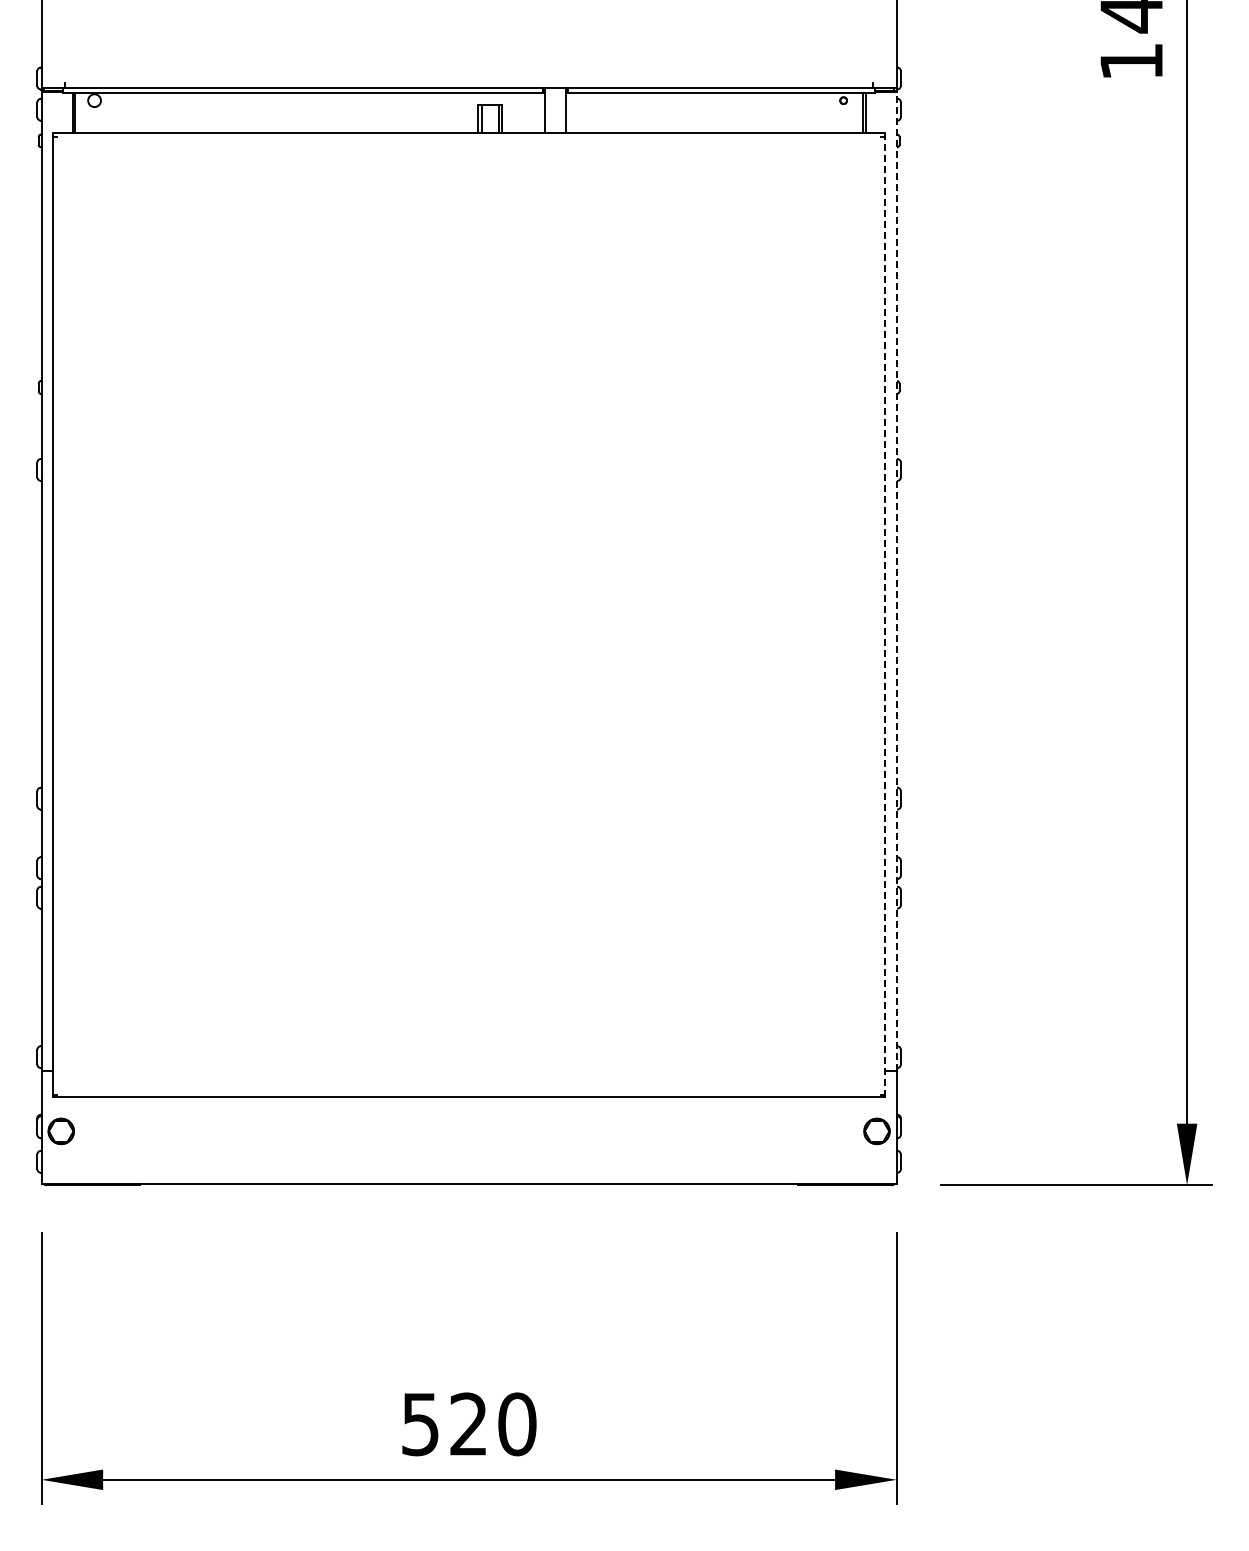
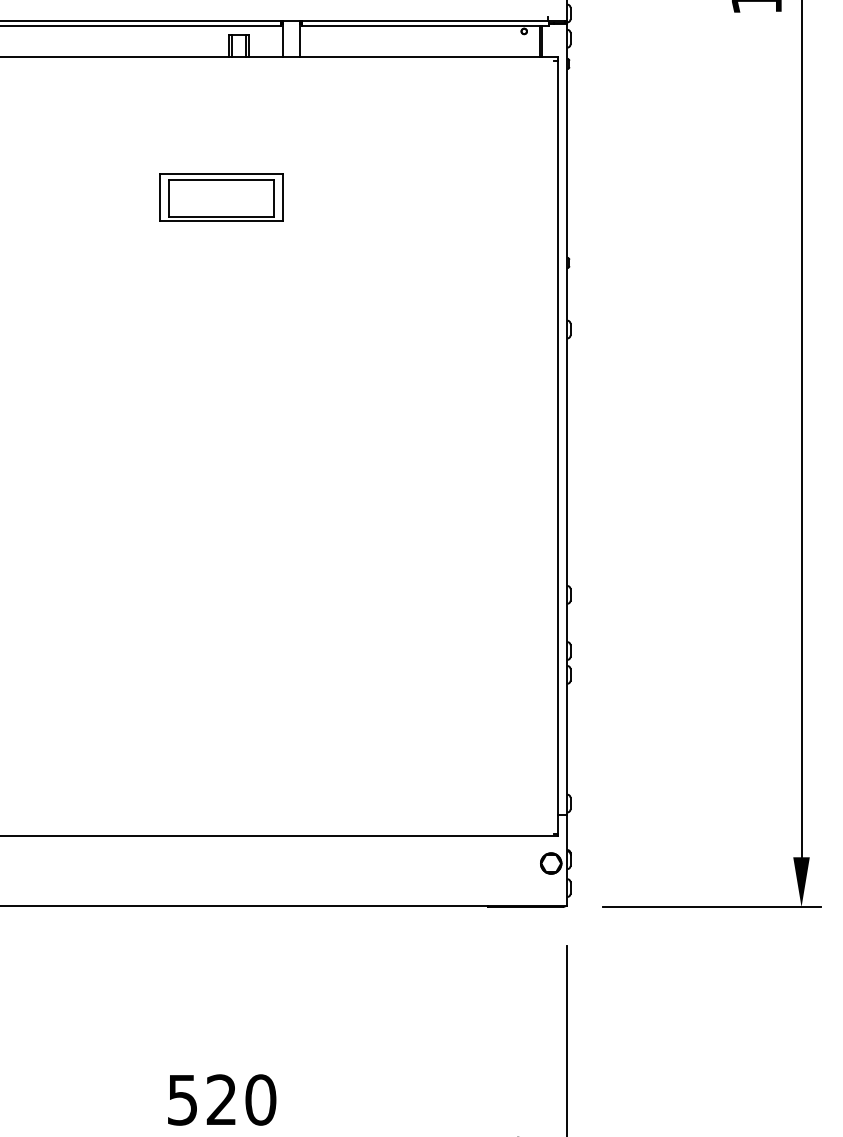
part: (468, 306) -> (221, 197), added
line: (896, 581) -> (566, 419), dashed -> solid
line: (885, 614) -> (558, 446), dashed -> solid

